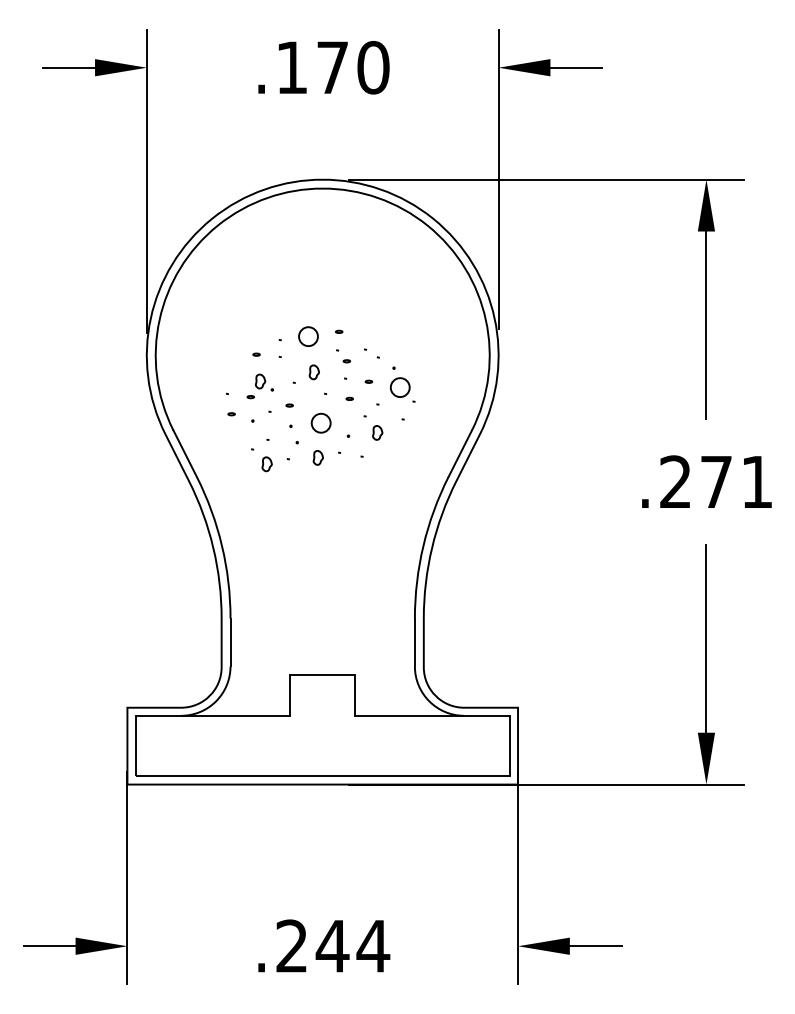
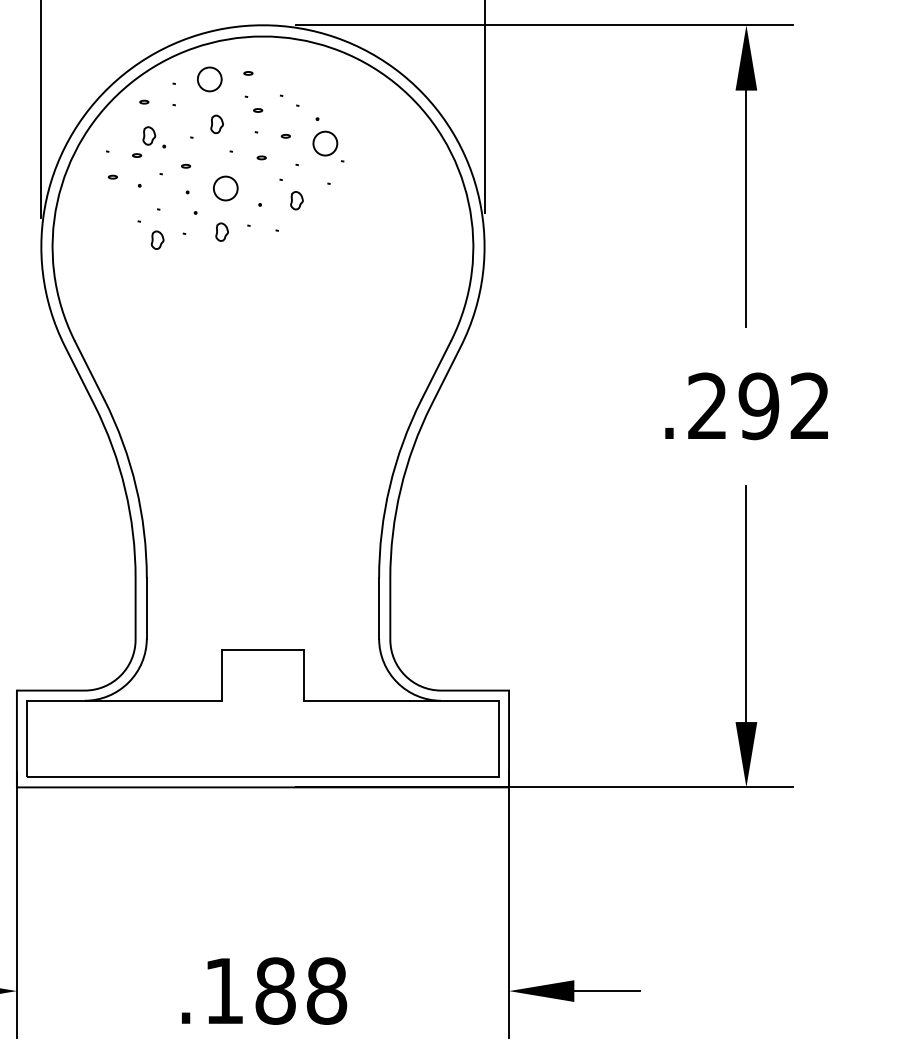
part: (324, 394) -> (229, 152), moved
text: (735, 481) -> (783, 405), .271 -> .292
text: (333, 946) -> (276, 991), .244 -> .188

